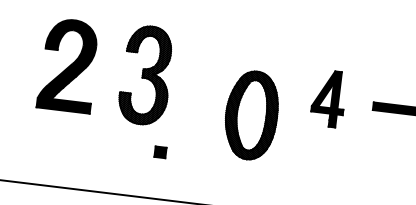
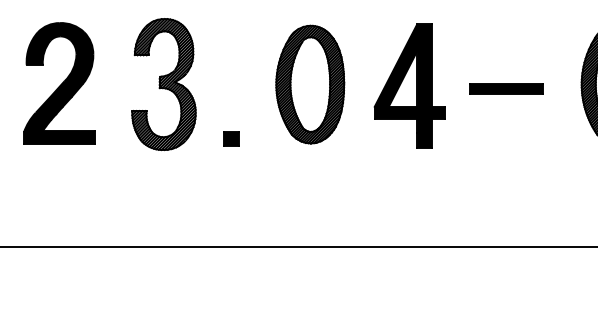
part: (328, 98) -> (409, 85), size x1.67
part: (251, 115) -> (310, 84), moved
part: (160, 151) -> (231, 138), moved

